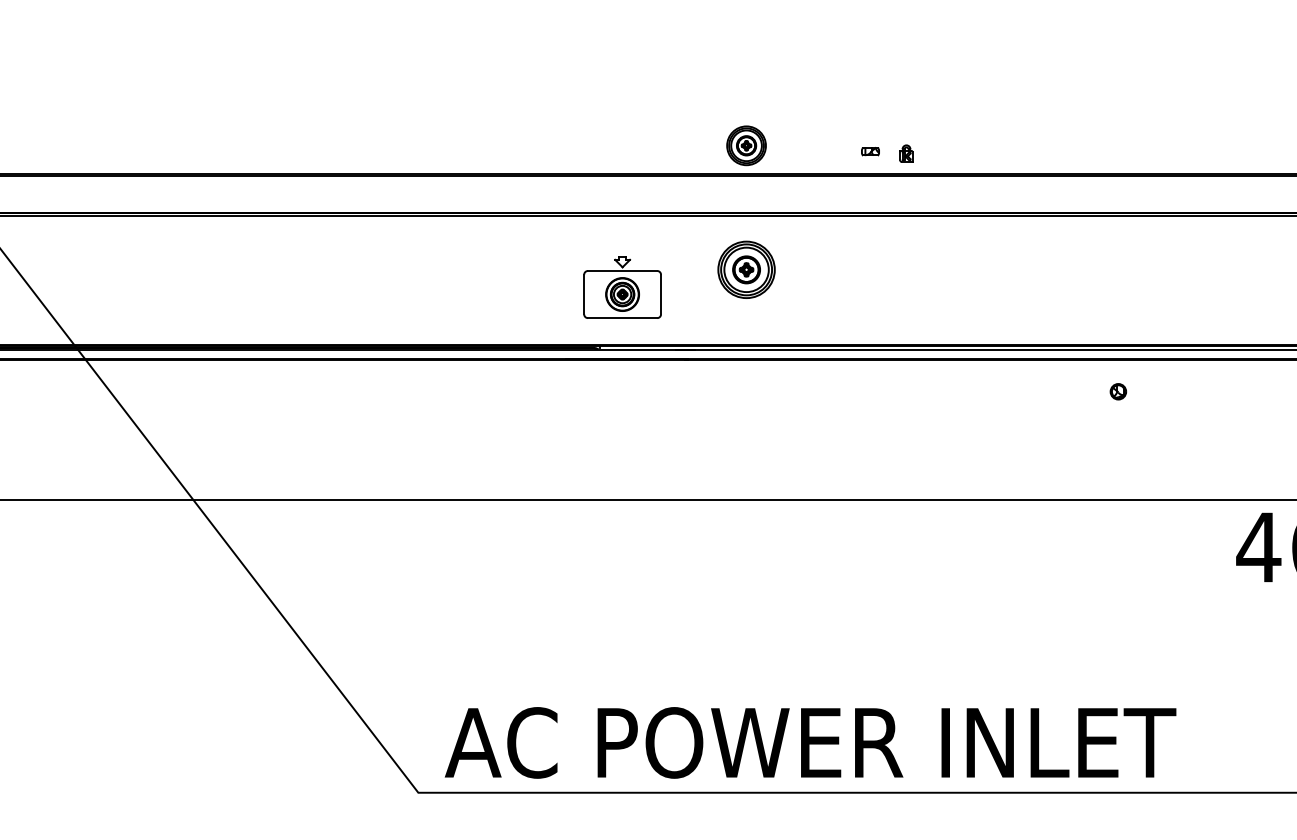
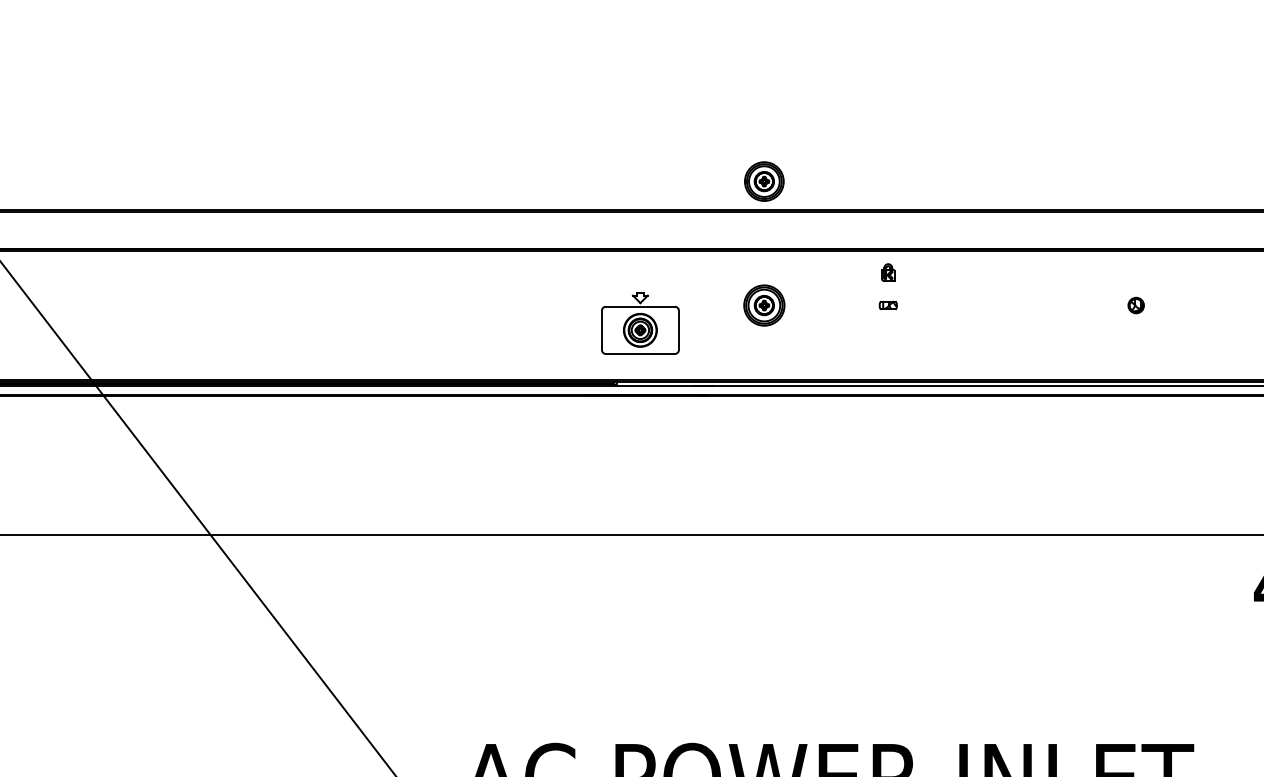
part: (870, 151) -> (888, 305), moved
part: (906, 153) -> (888, 272), moved
part: (746, 269) -> (764, 305), size x0.71
part: (1118, 391) -> (1136, 305), moved

